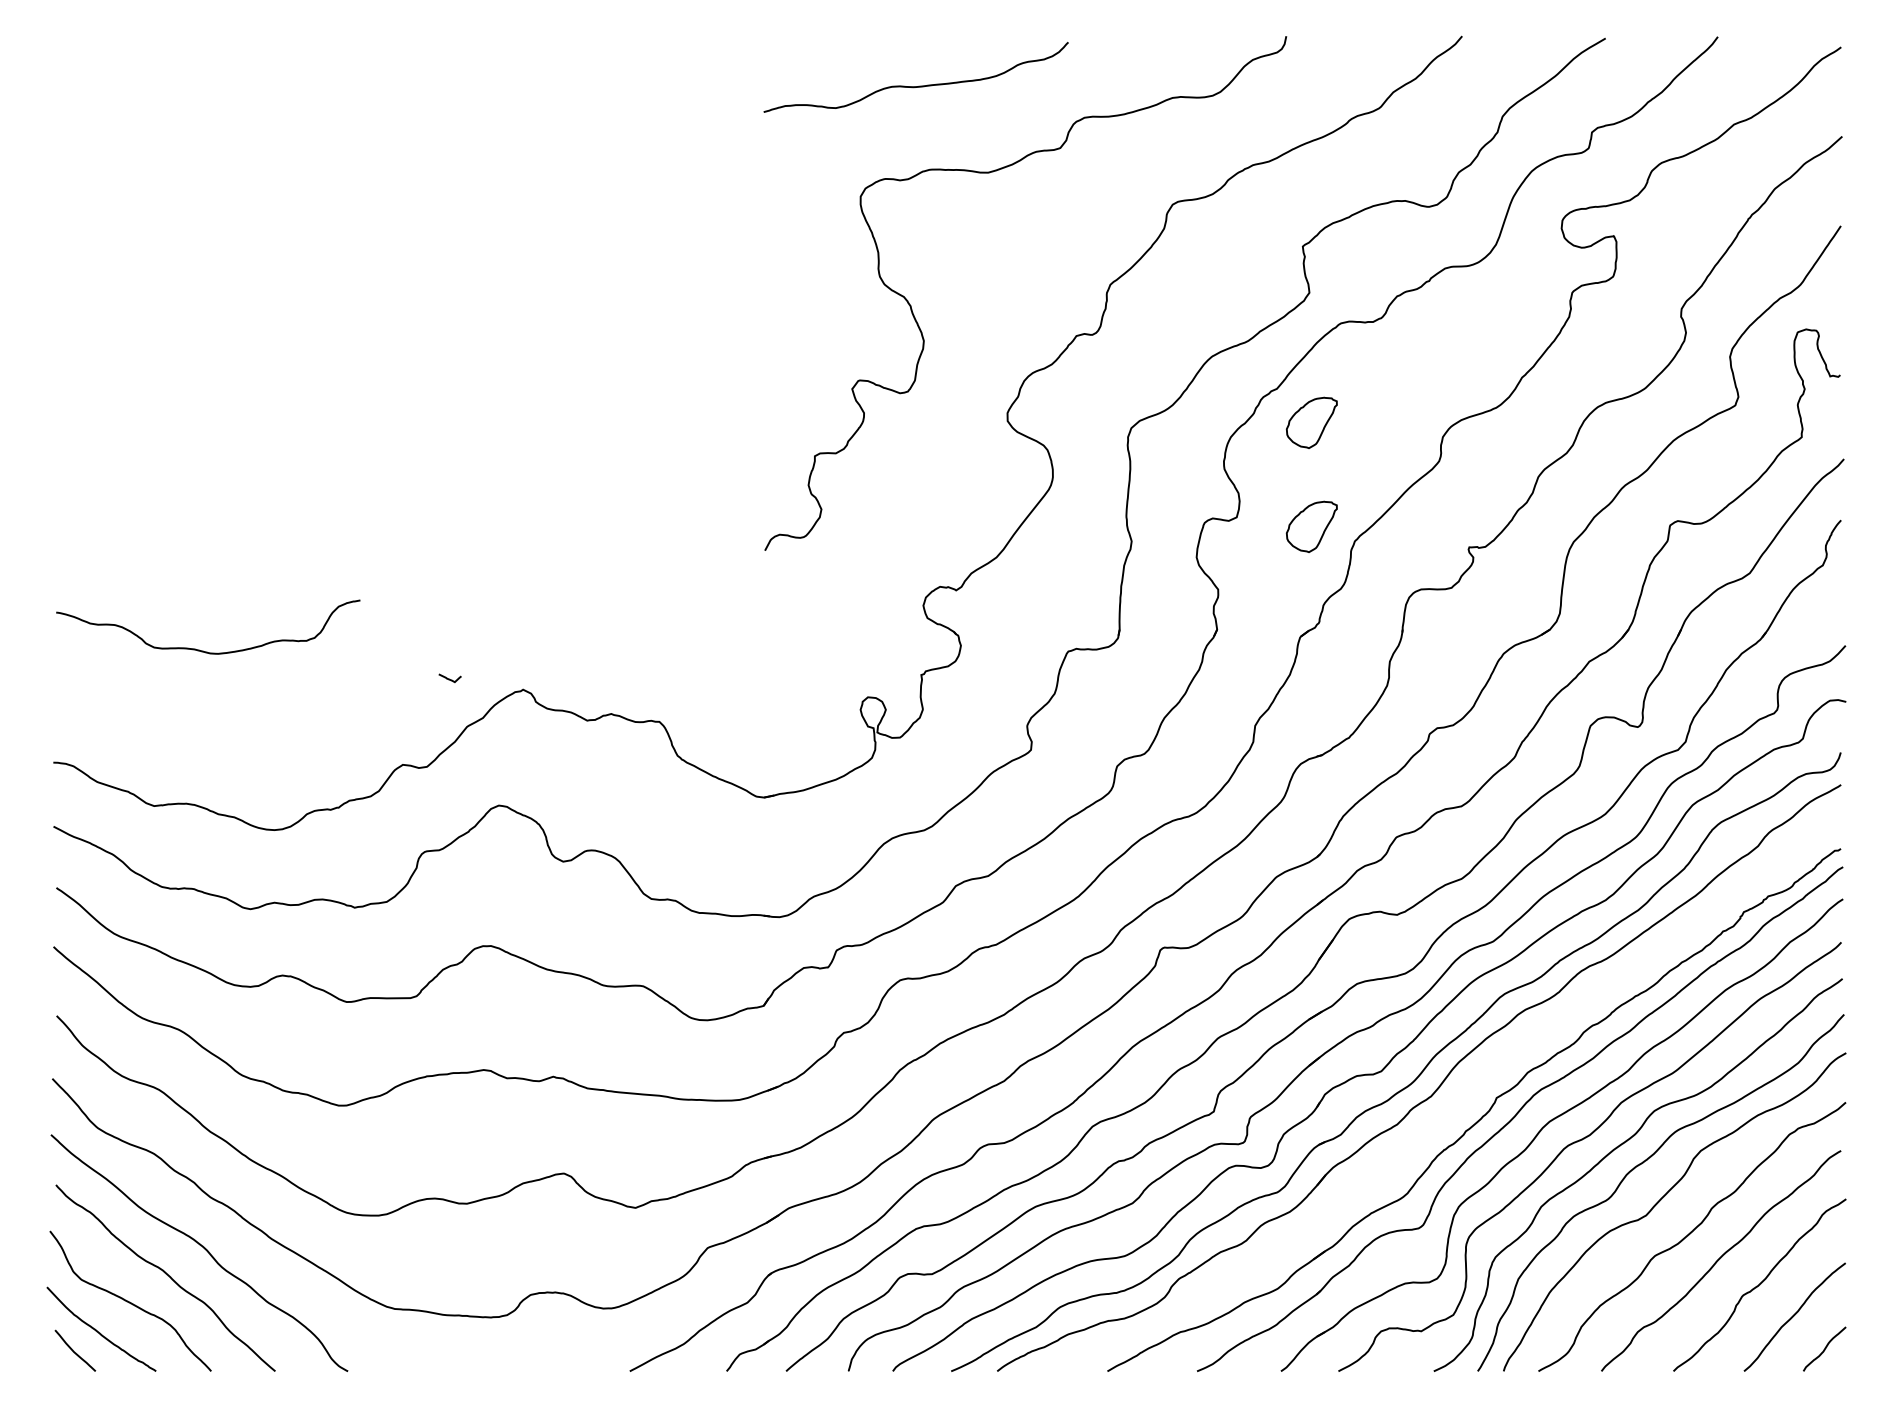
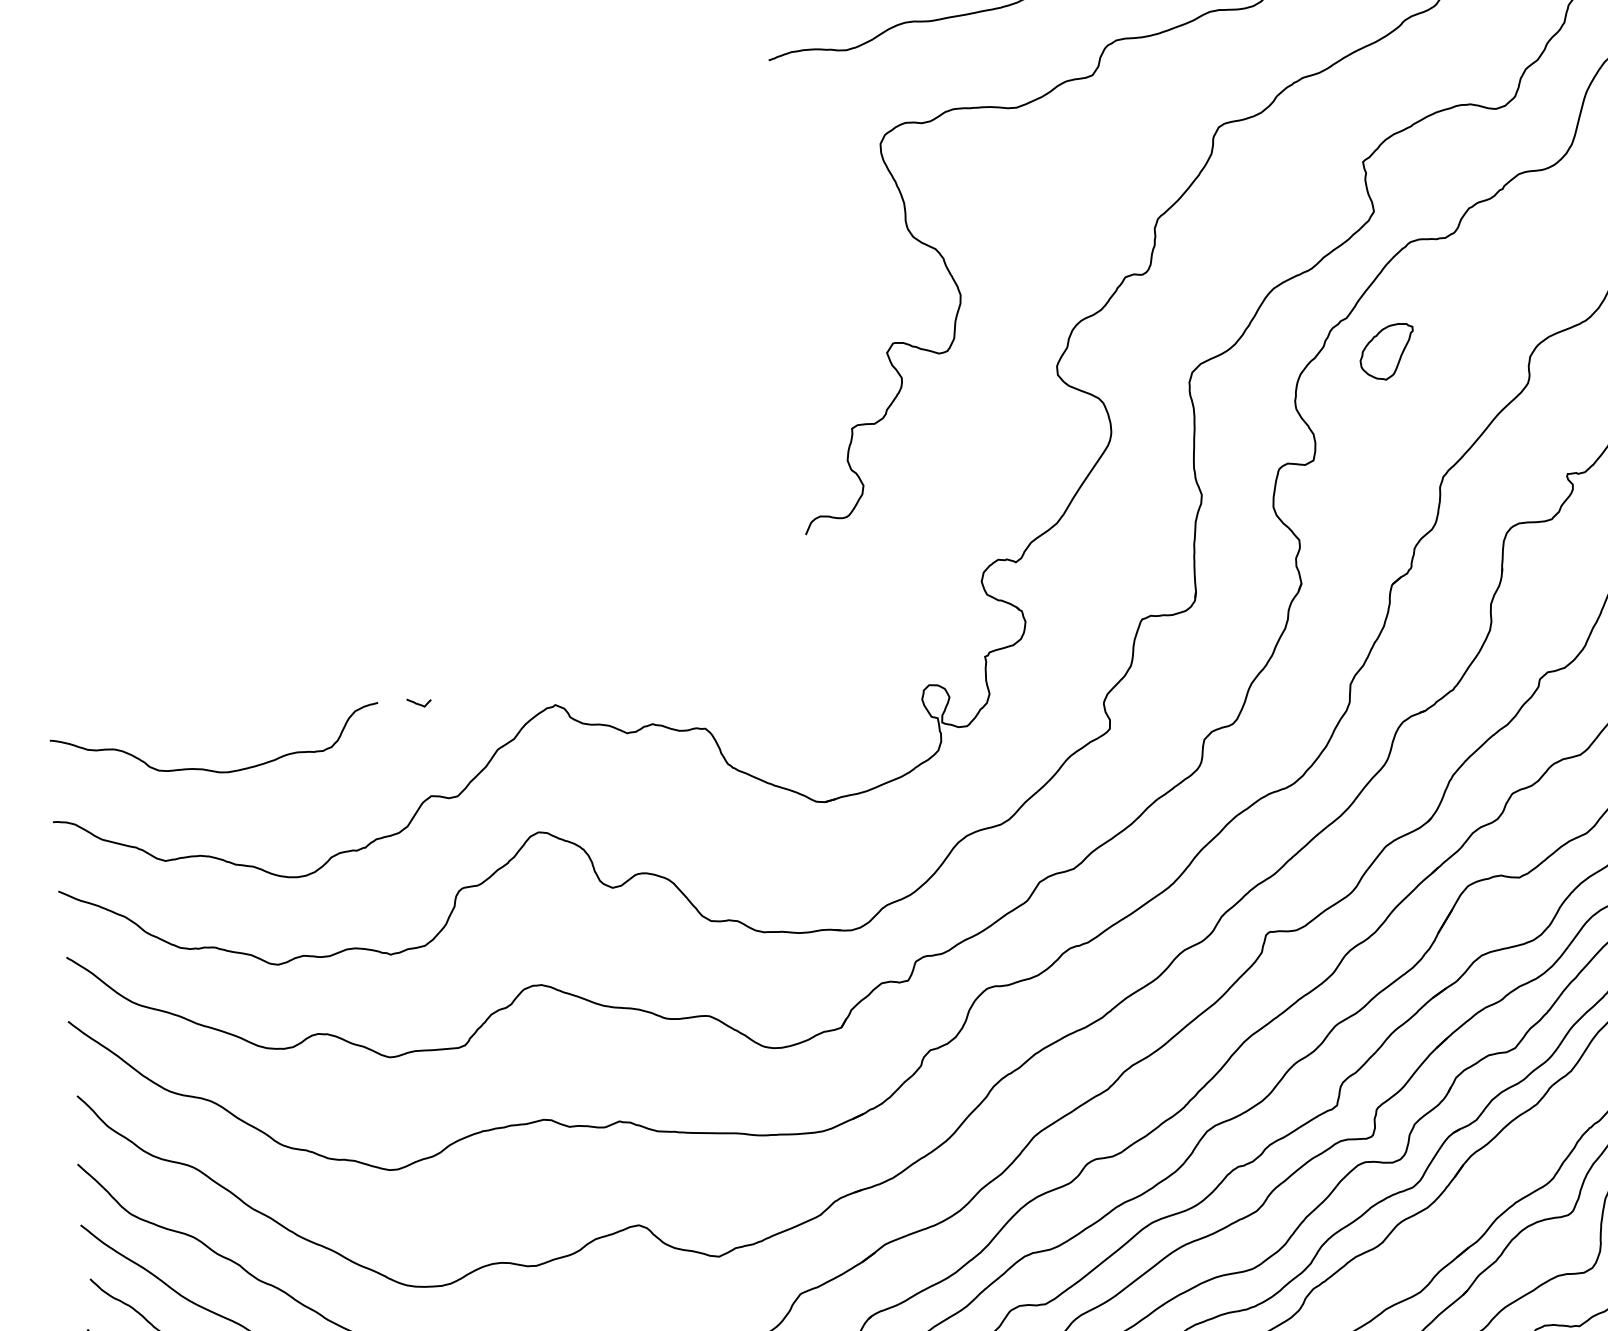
part: (1311, 526) -> (1395, 464), removed
curve: (203, 650) -> (212, 769), moved
curve: (449, 678) -> (418, 703), moved

